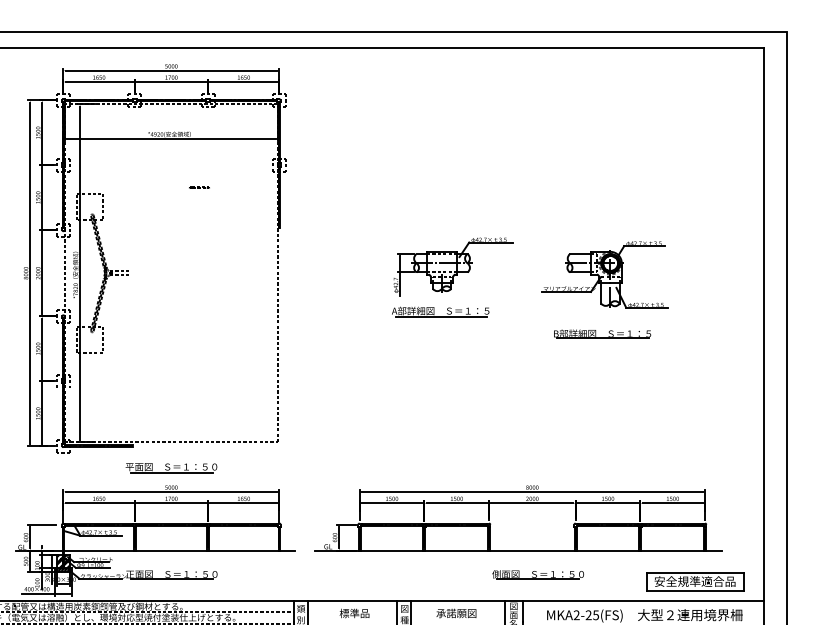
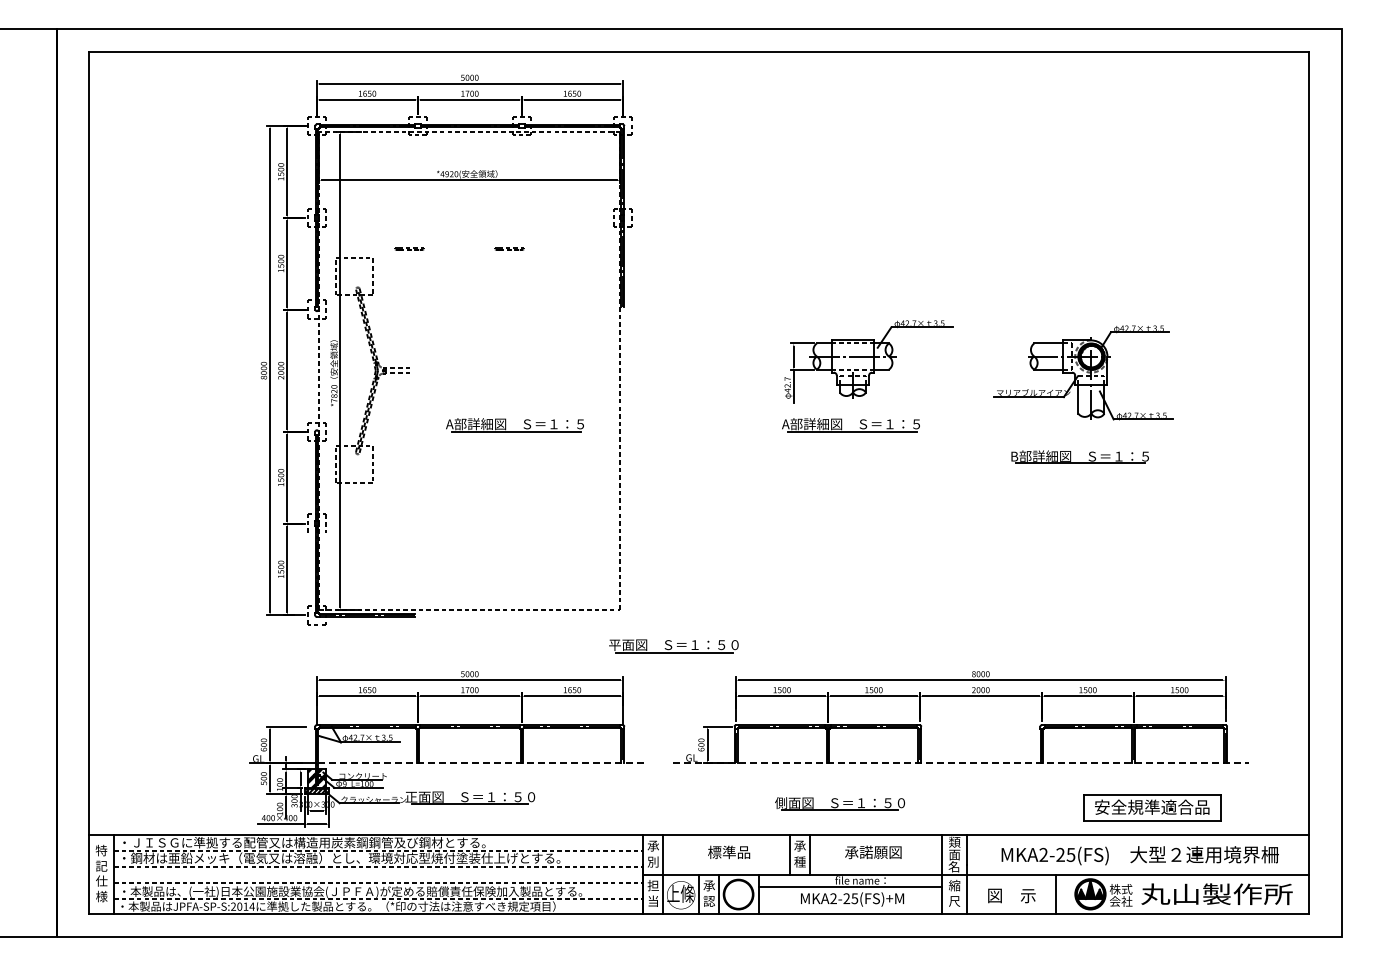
line: (128, 186) -> (409, 248), added
part: (202, 311) -> (514, 425), added
part: (171, 468) -> (673, 646), moved
line: (180, 550) -> (482, 763), solid -> dashed
line: (517, 550) -> (960, 763), solid -> dashed
part: (537, 574) -> (839, 803), moved
part: (695, 581) -> (1152, 807), moved
text: (513, 605) -> (954, 841), 図 -> 類
text: (300, 608) -> (652, 845), 類 -> 承
text: (404, 608) -> (799, 845), 図 -> 承

